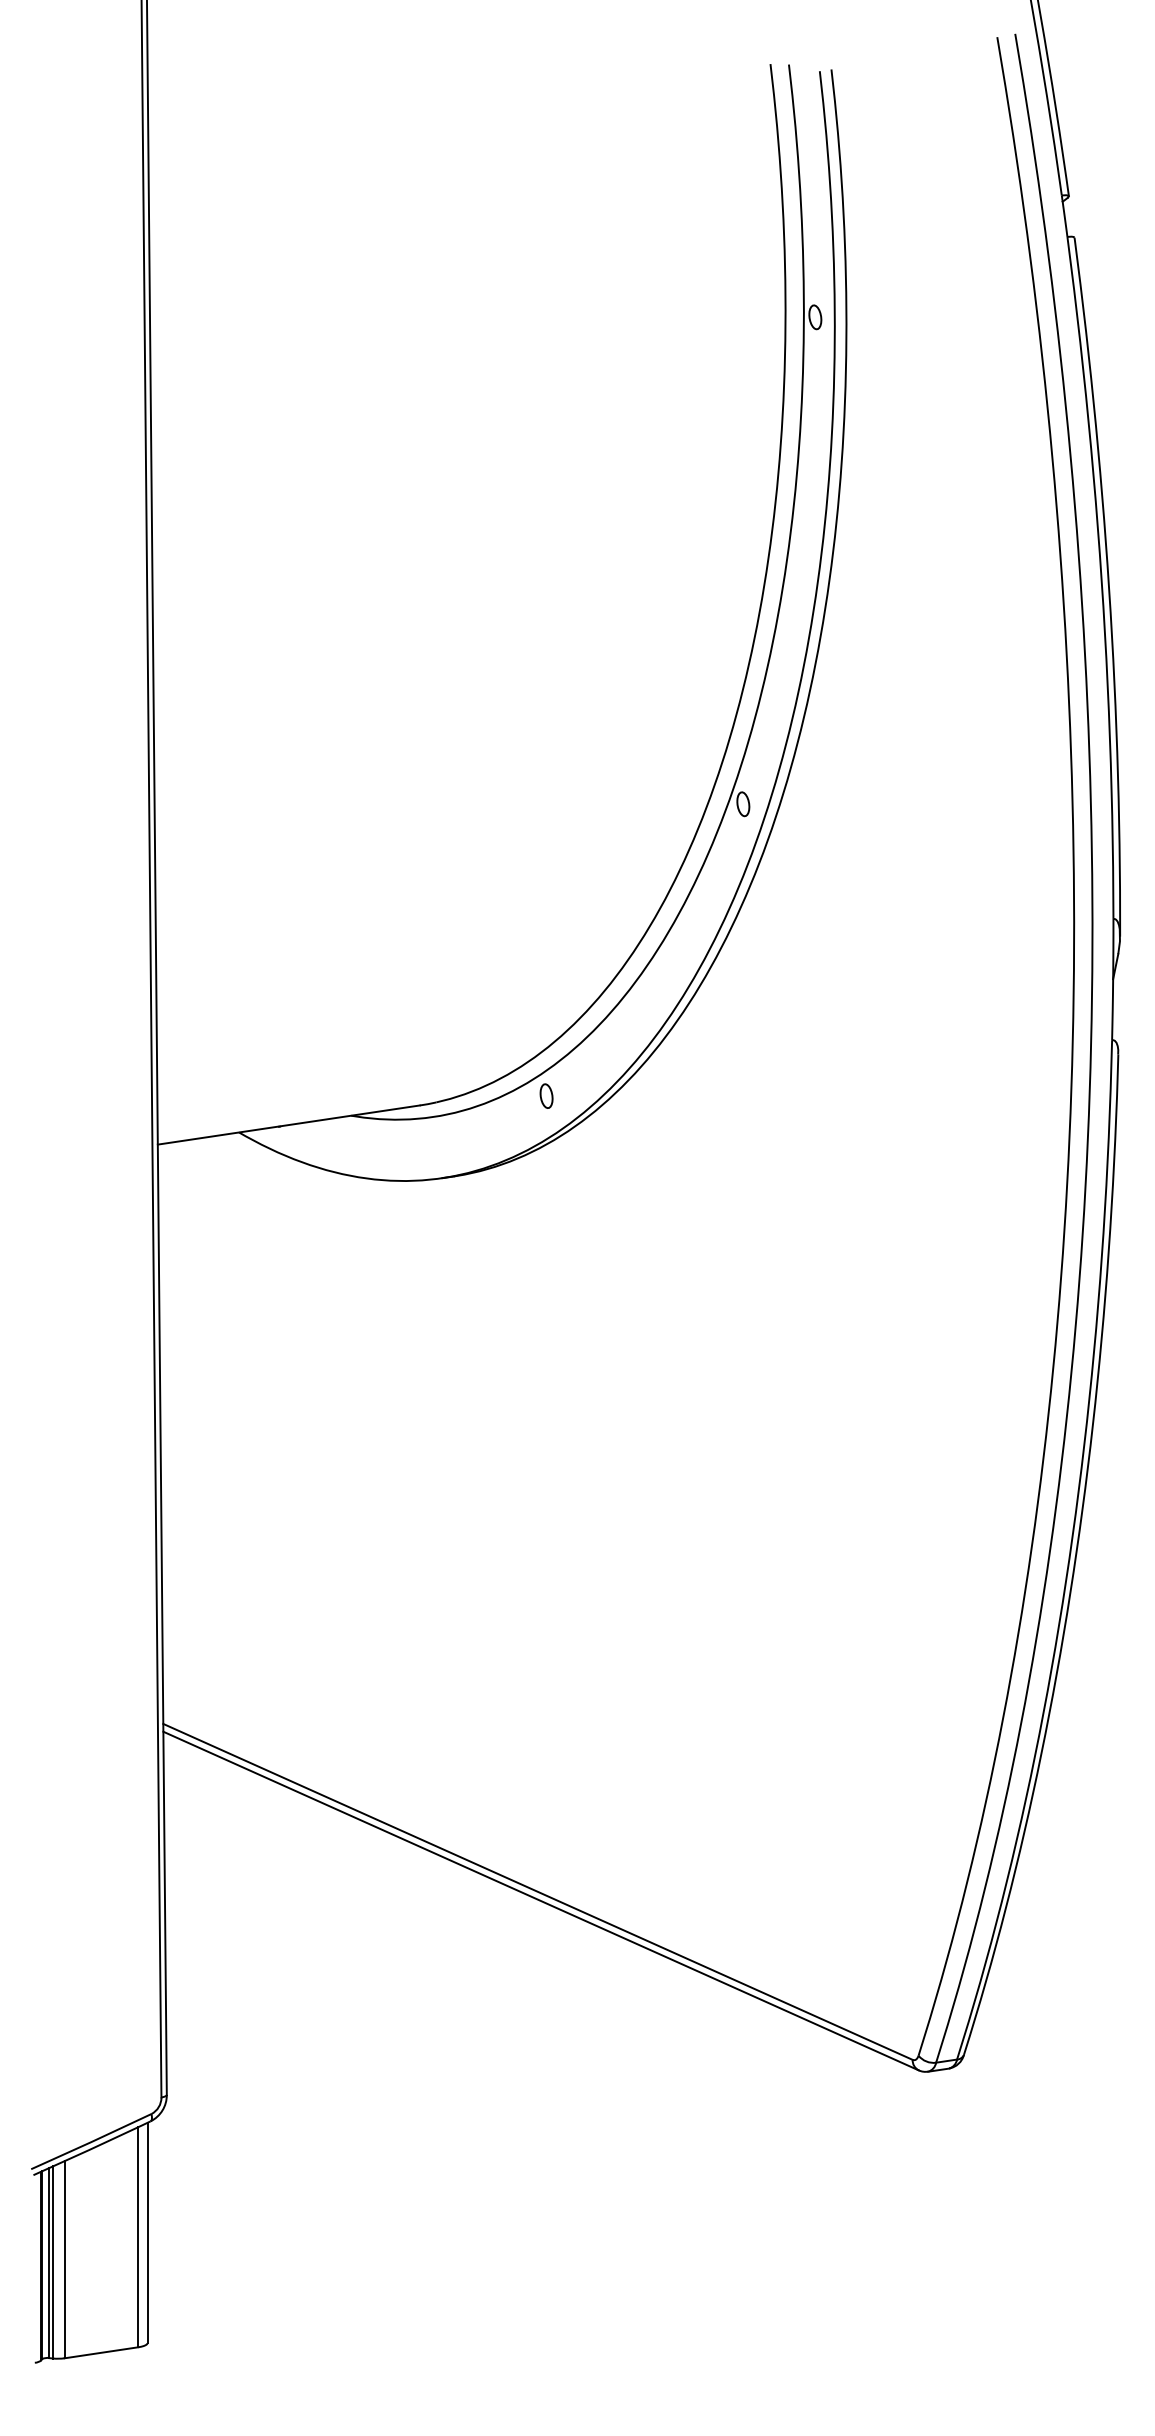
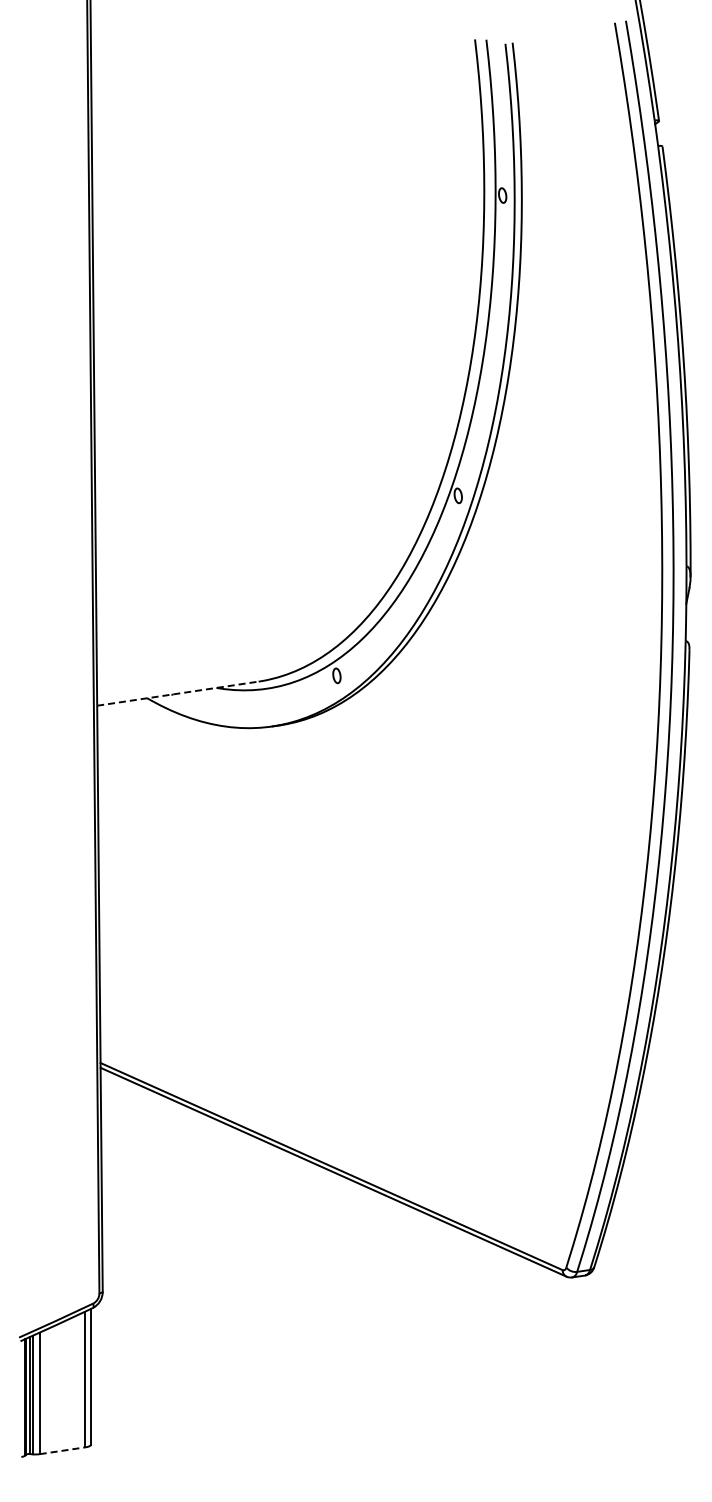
line: (288, 1124) -> (177, 693), solid -> dashed
line: (101, 2352) -> (62, 1450), solid -> dashed

